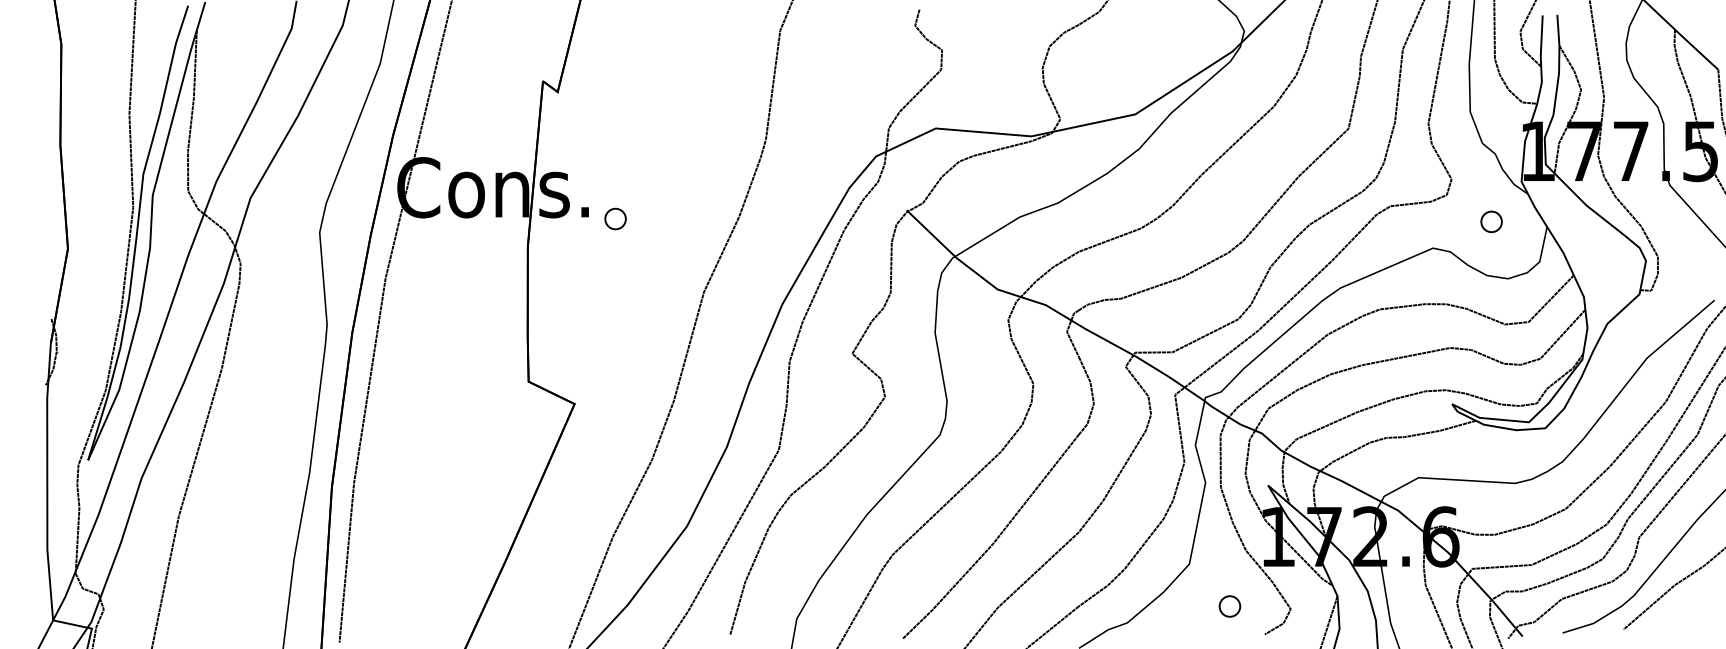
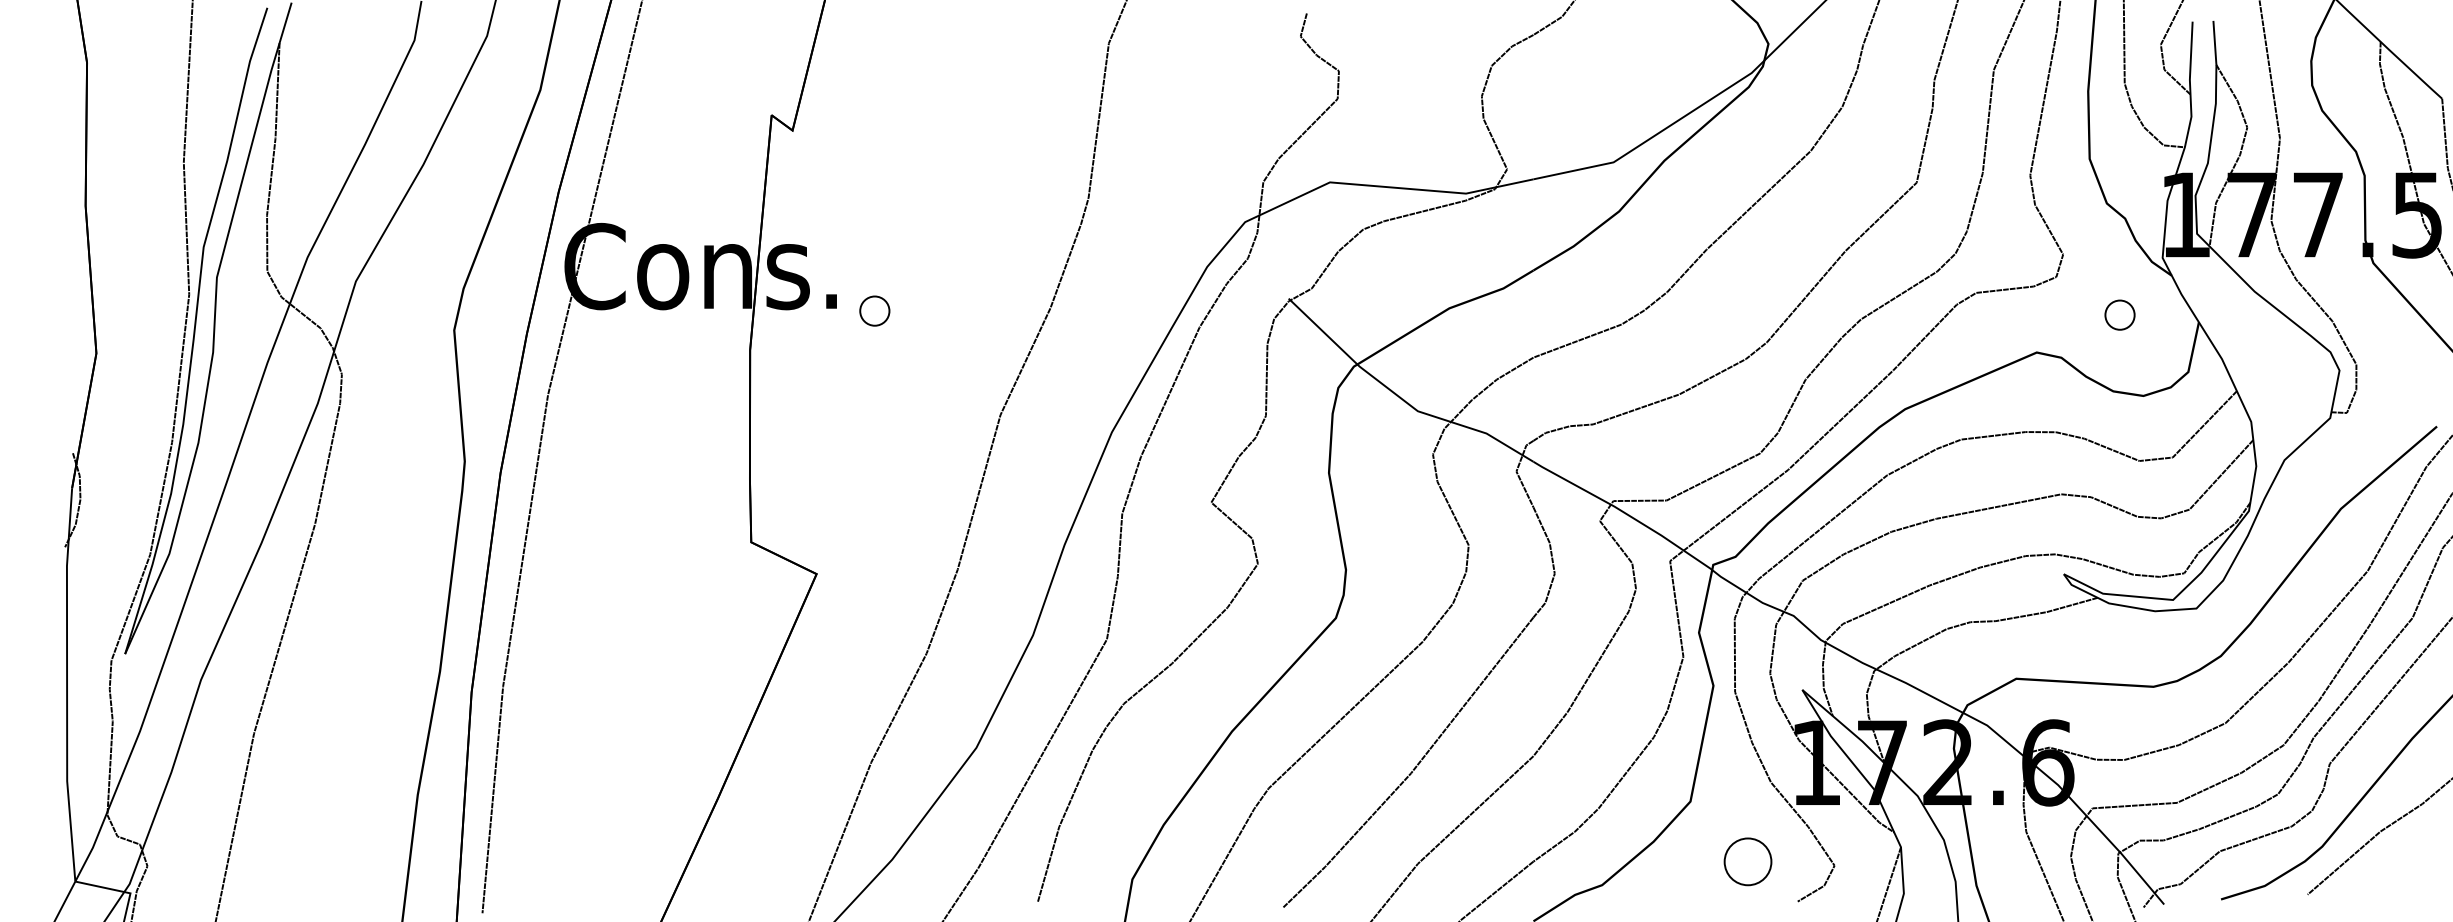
part: (1229, 606) -> (1747, 861), size x1.6

